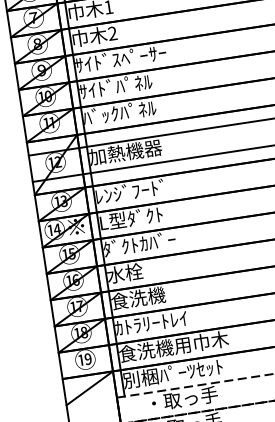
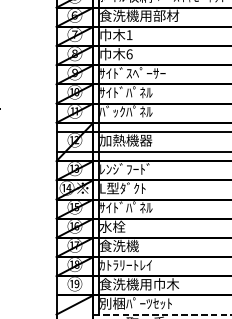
text: (112, 33) -> (129, 54), 2 -> 6
text: (140, 244) -> (126, 207), ﾀﾞｸﾄｶﾊﾞｰ -> ｻｲﾄﾞﾊﾟﾈﾙ

